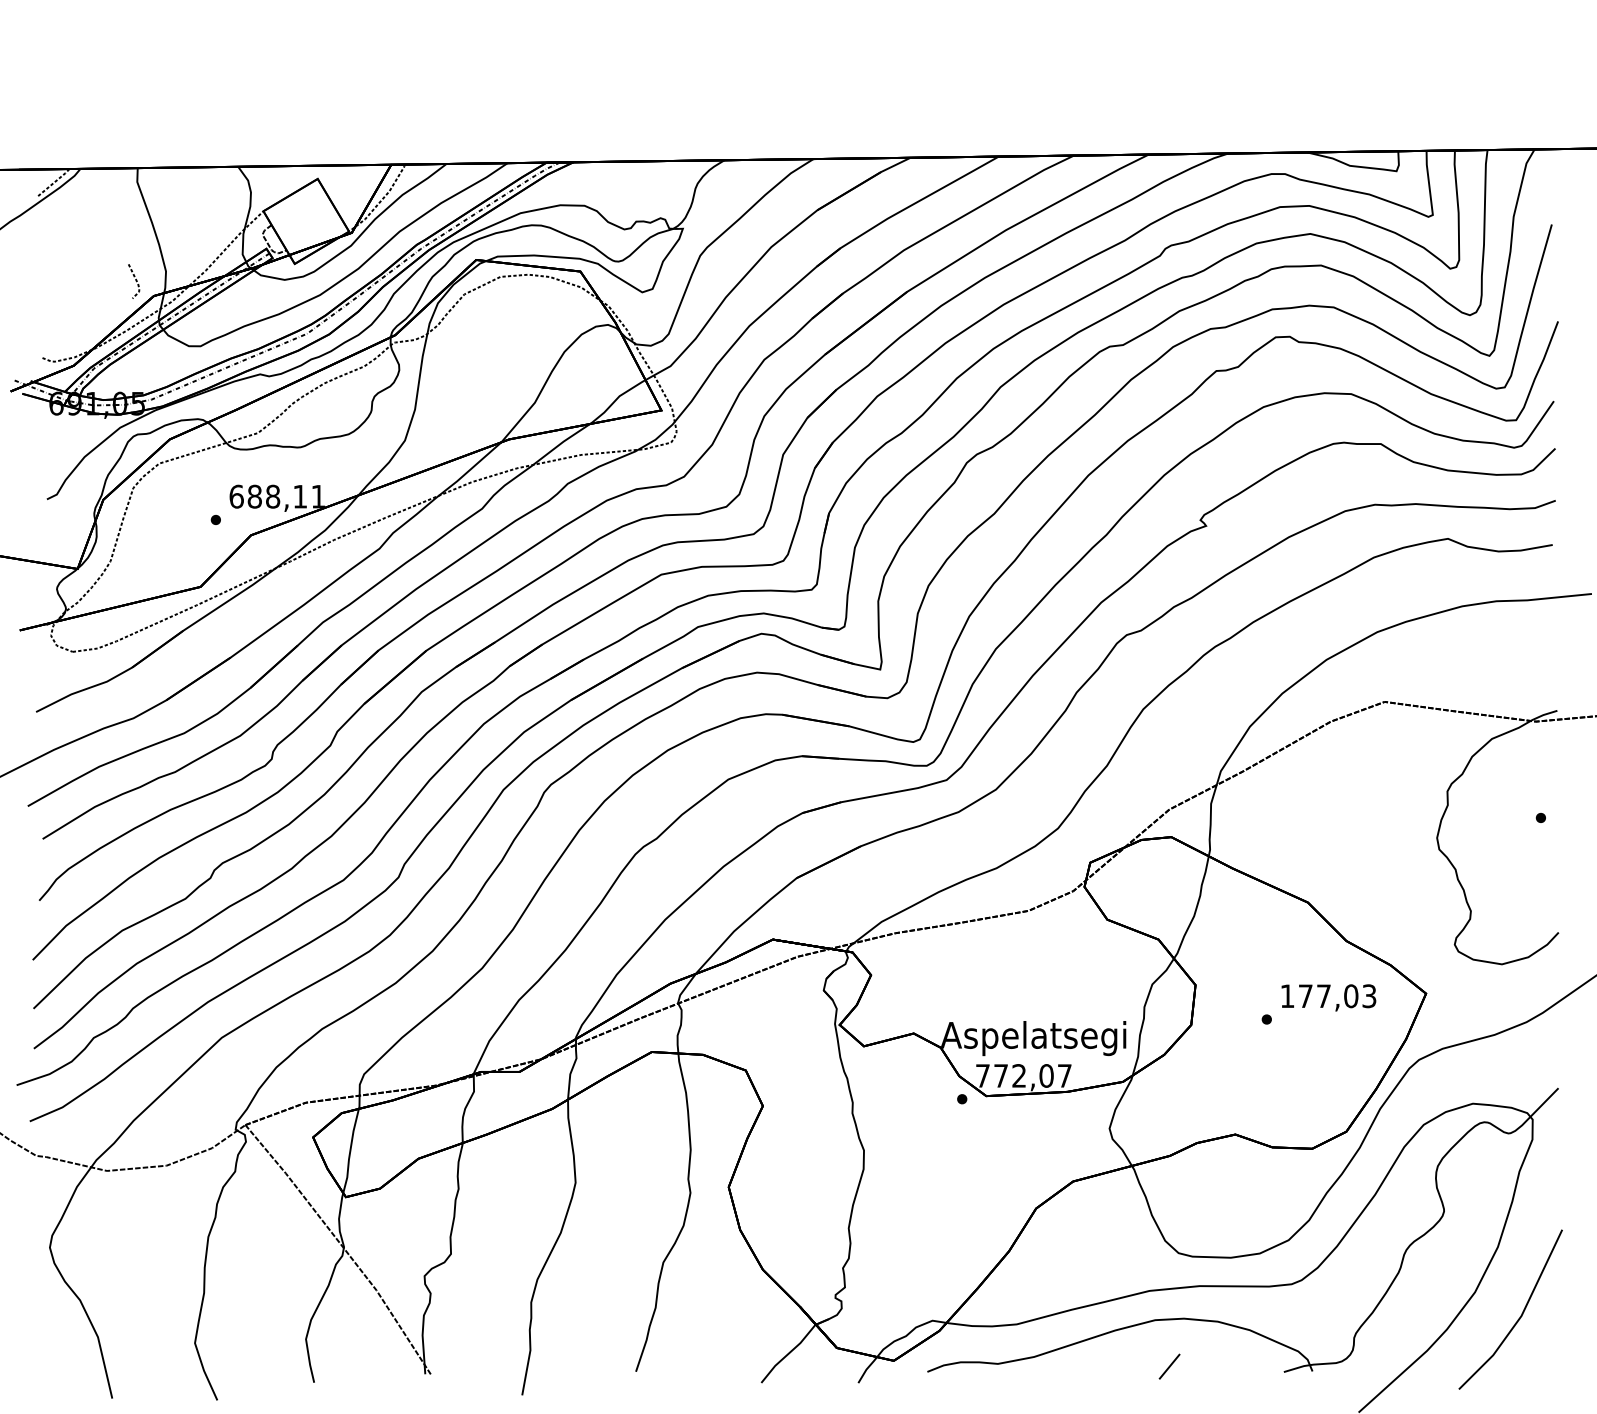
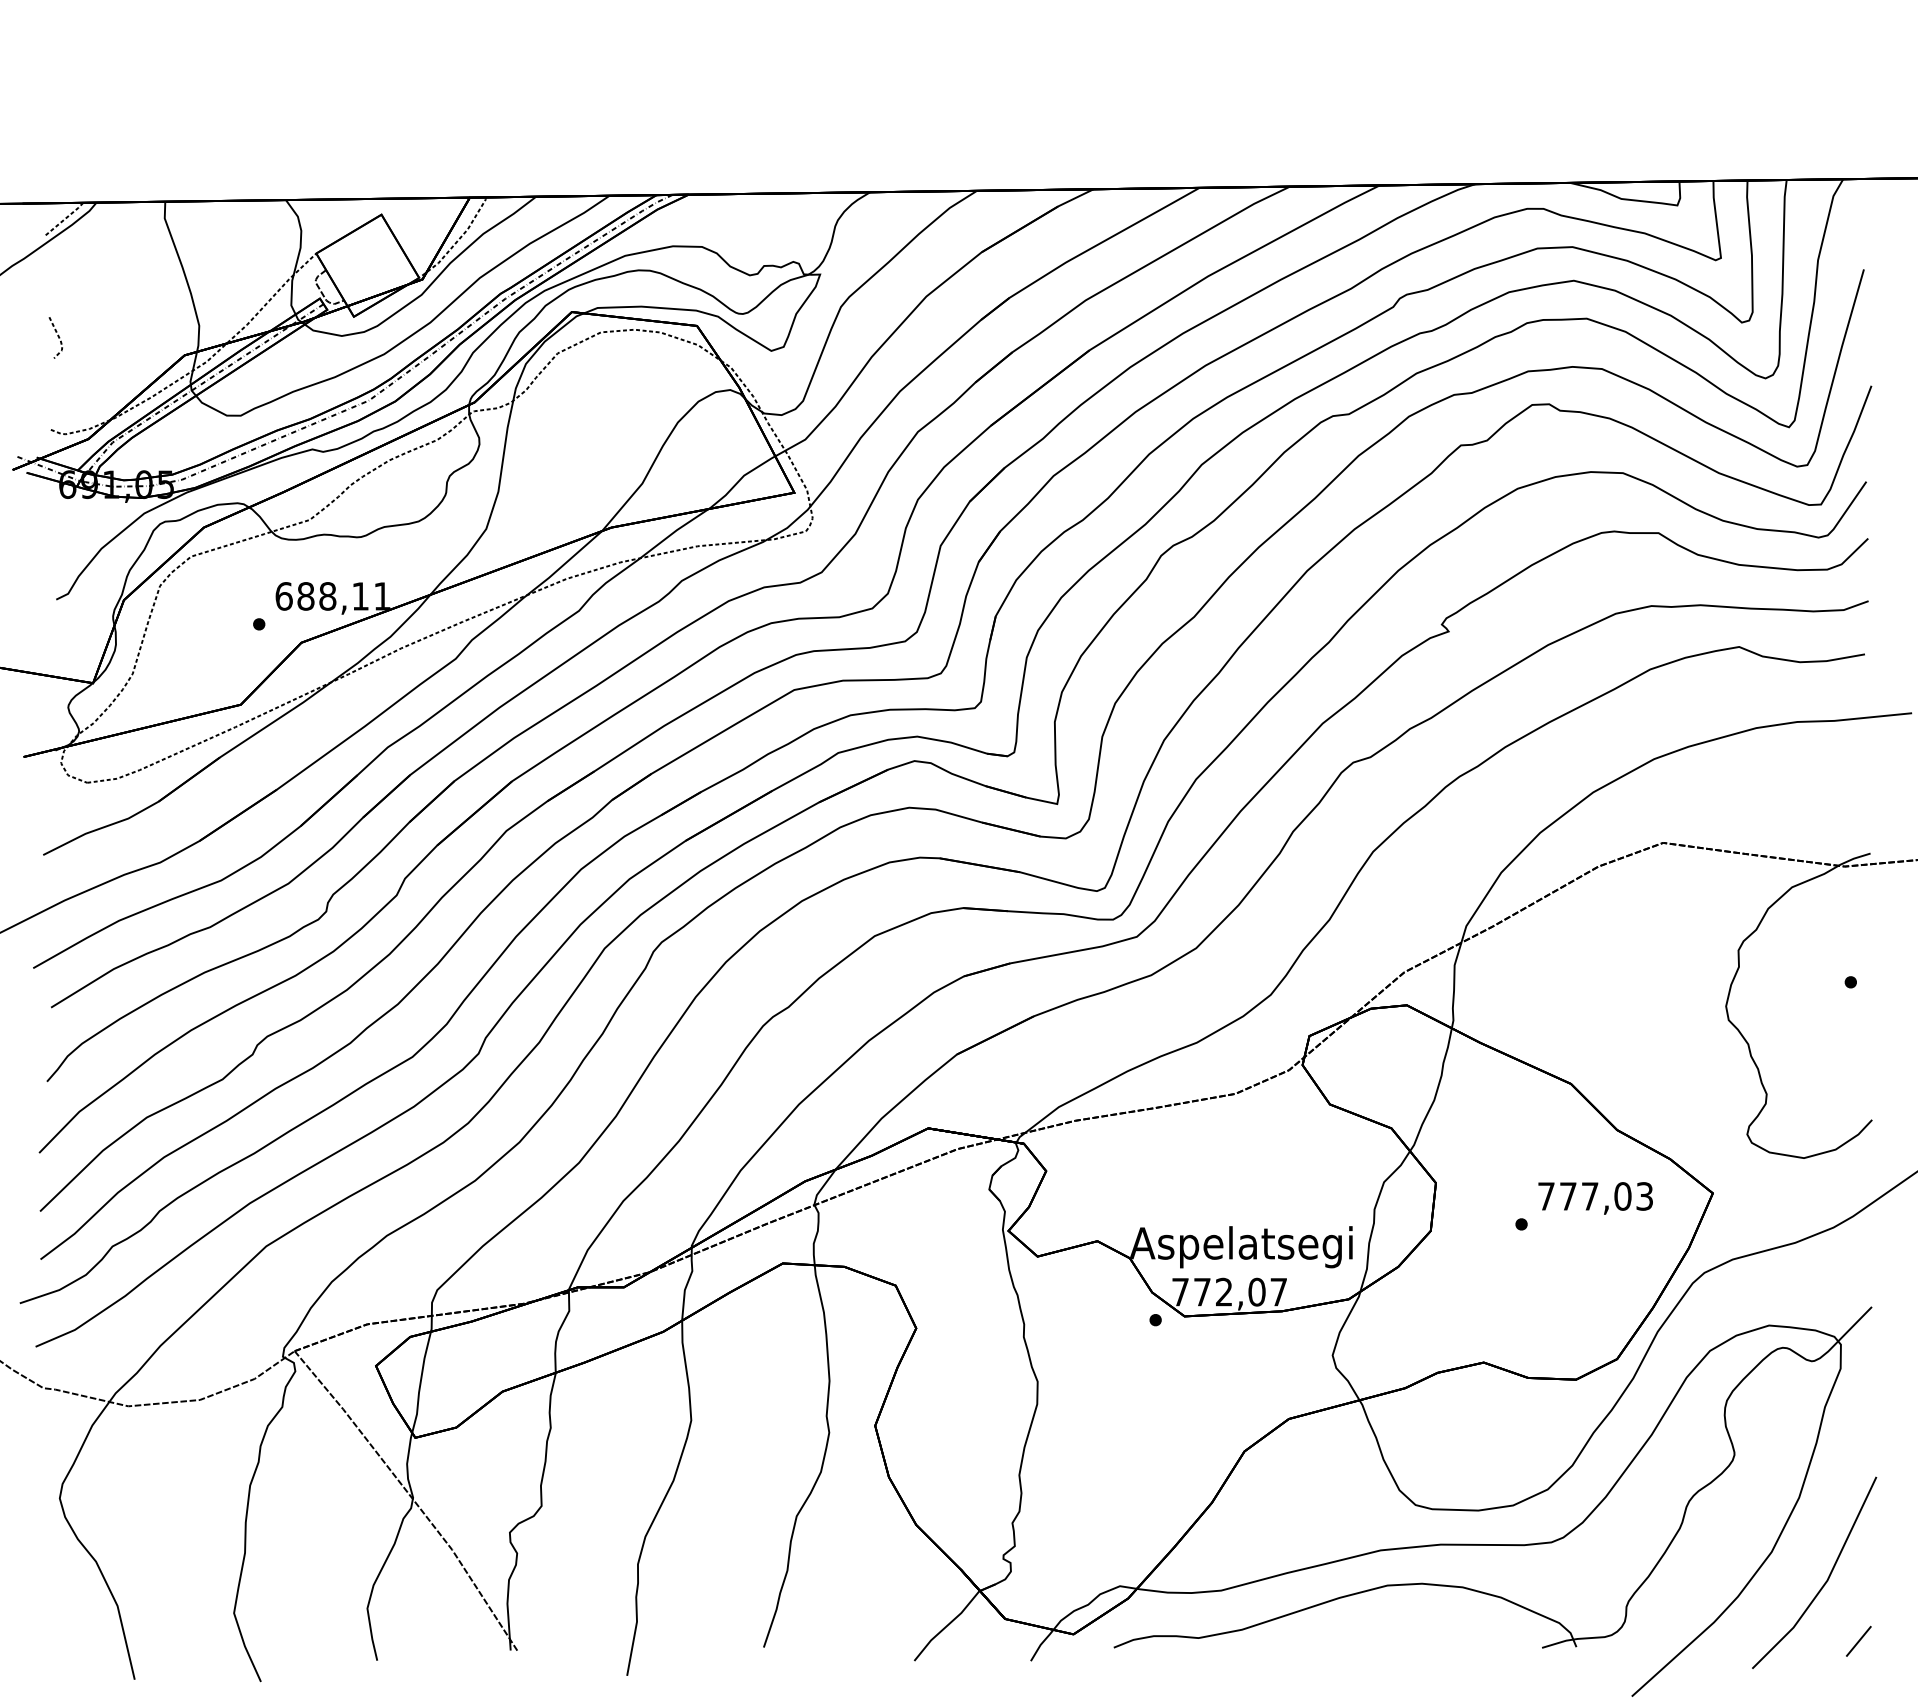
line: (135, 280) -> (57, 336), moved
text: (1287, 996) -> (1546, 1196), 177,03 -> 777,03
line: (1169, 1365) -> (1858, 1640), moved

